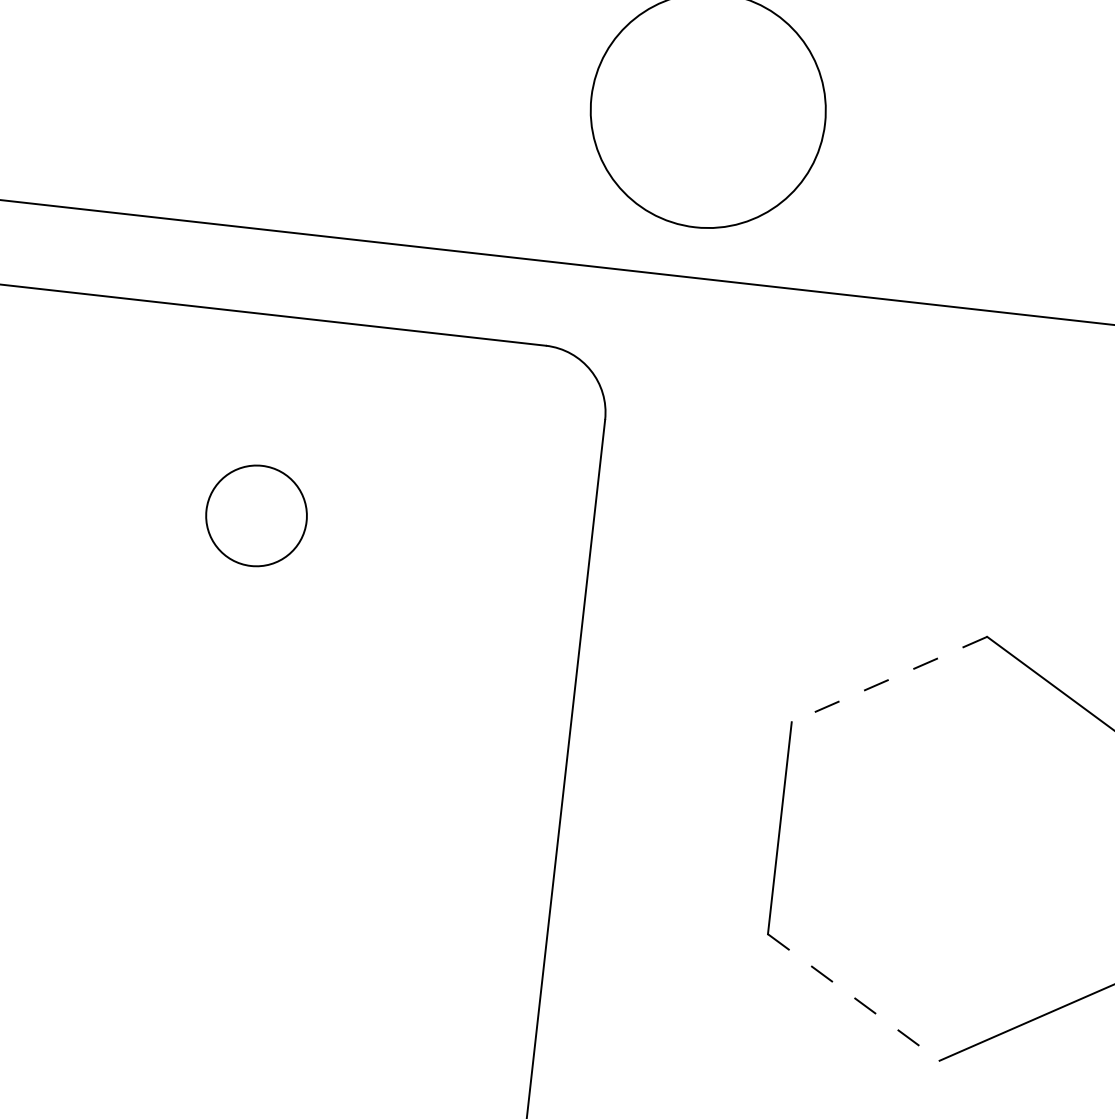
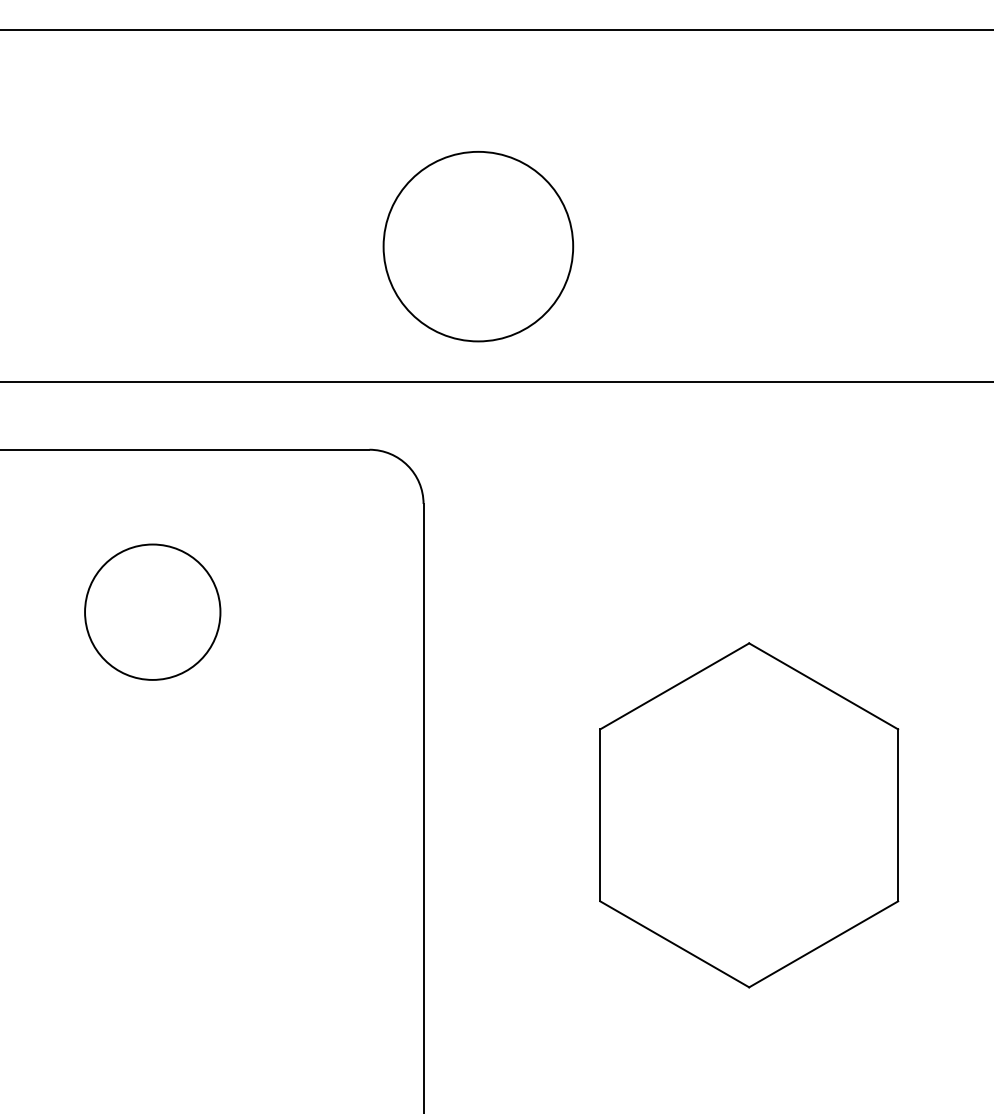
circle: (256, 515) -> (152, 611), size x1.67
line: (889, 679) -> (674, 686), dashed -> solid
line: (853, 997) -> (674, 944), dashed -> solid

